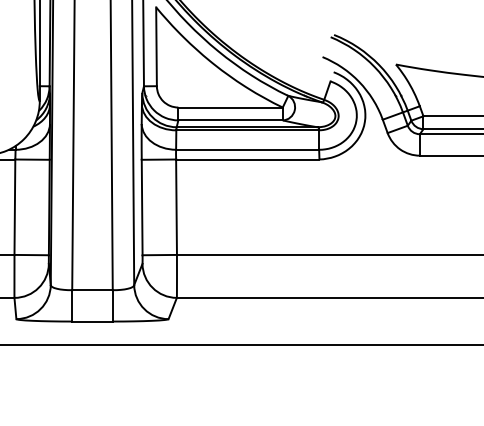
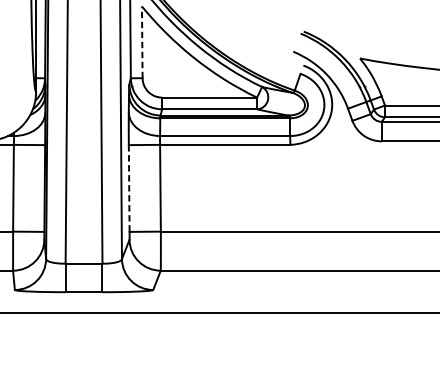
line: (156, 46) -> (142, 42), solid -> dashed
line: (142, 207) -> (129, 188), solid -> dashed

